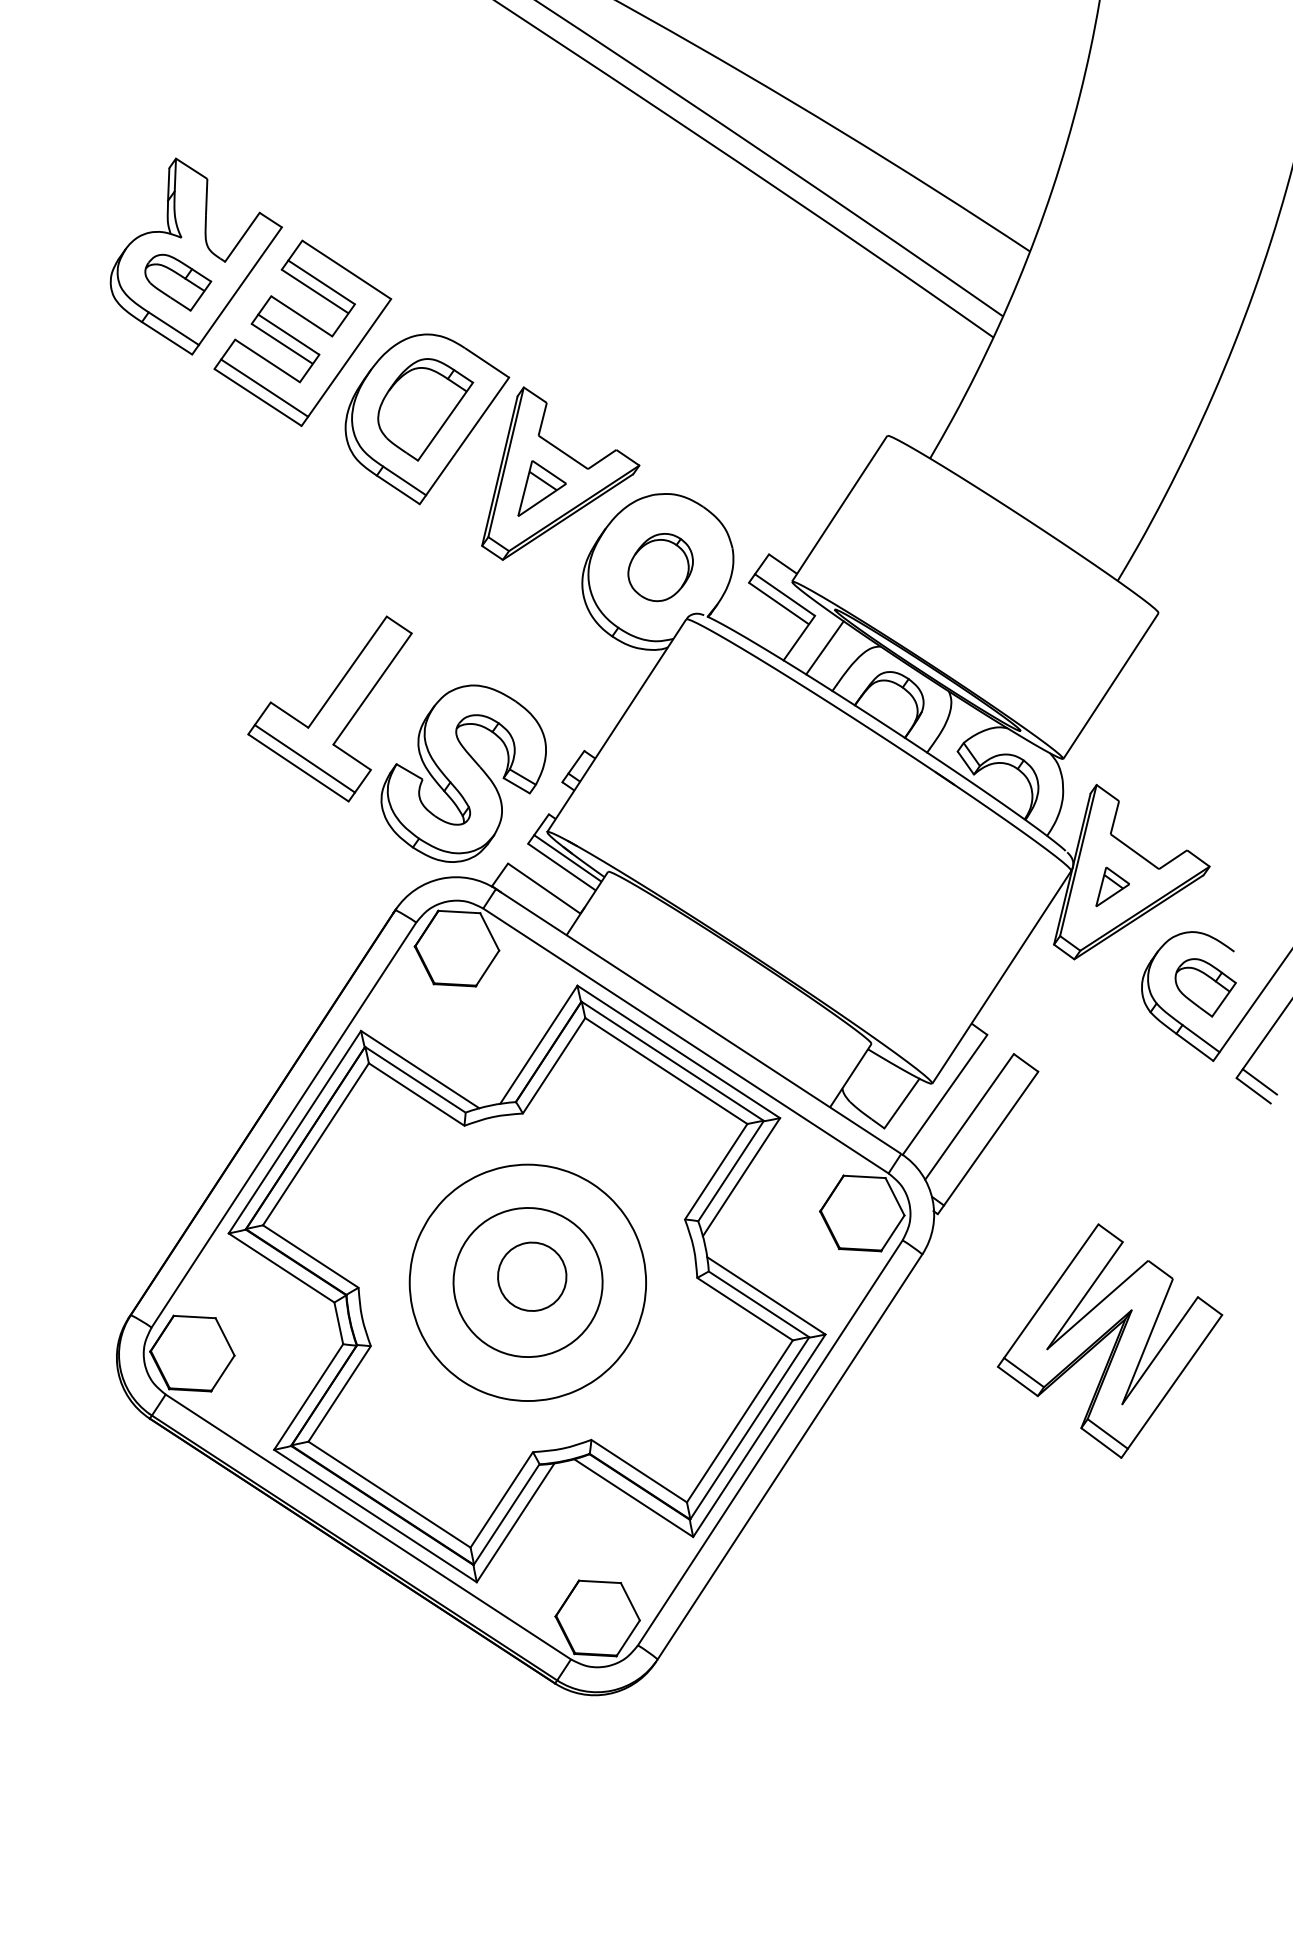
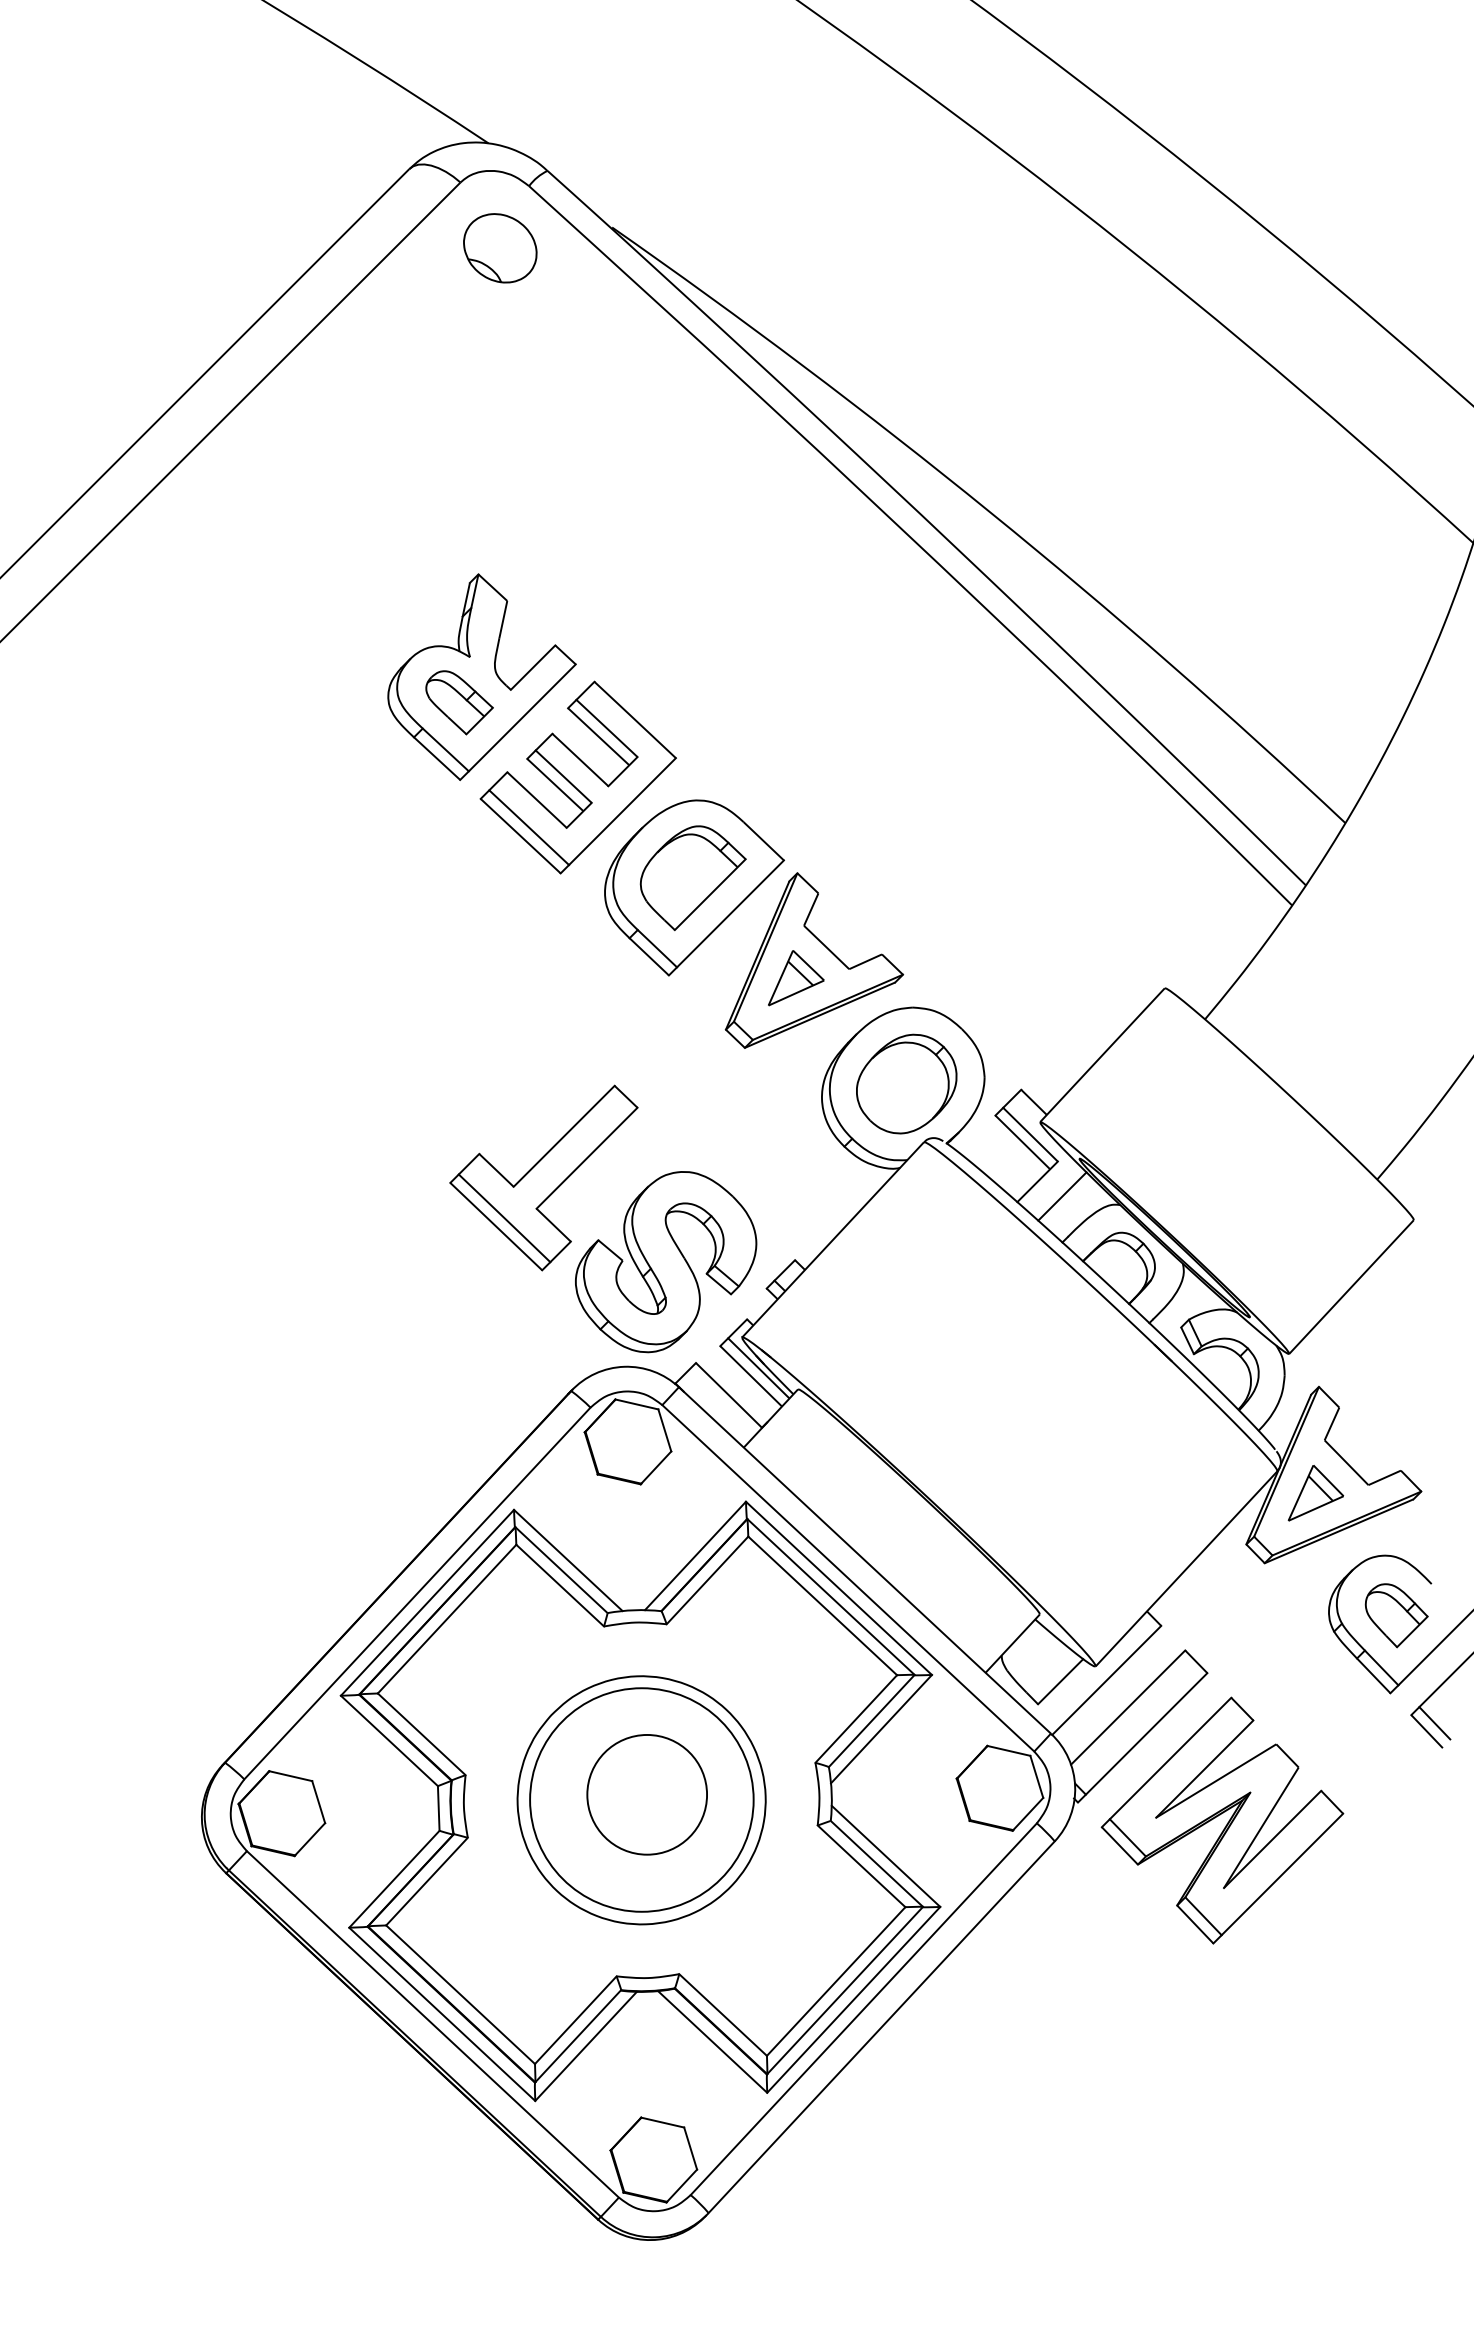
part: (660, 567) -> (906, 1083), size x1.43
part: (1110, 885) -> (1315, 1493), size x1.43
circle: (532, 1276) -> (647, 1794), size x1.67
circle: (527, 1282) -> (641, 1799), size x1.43
part: (1110, 1340) -> (1222, 1820), moved

